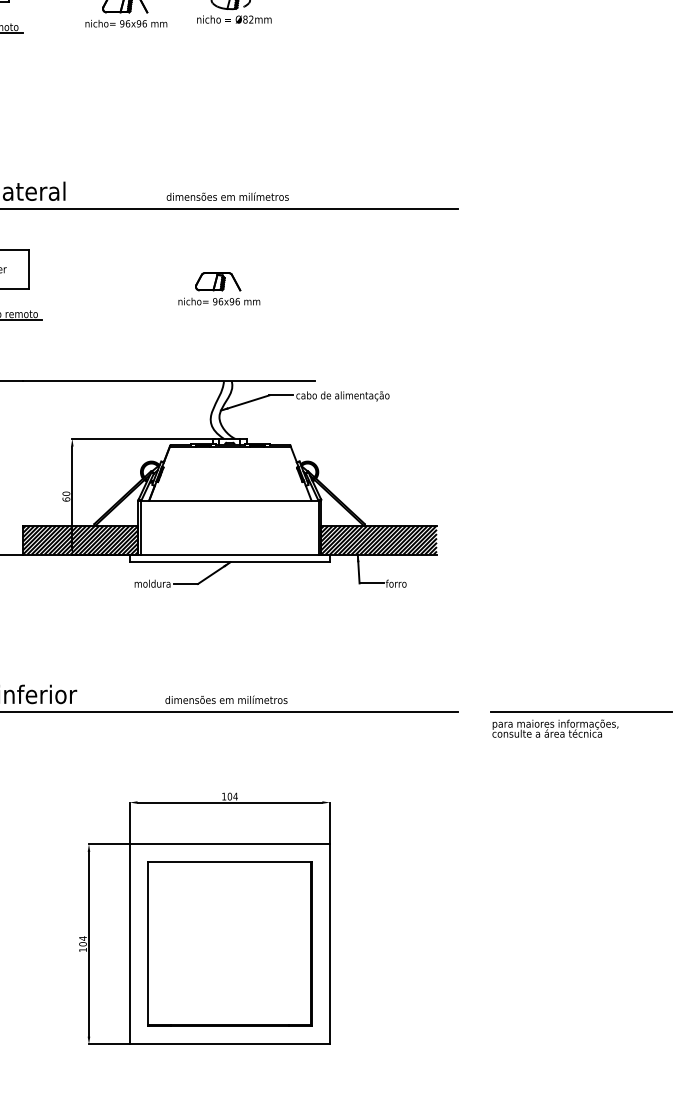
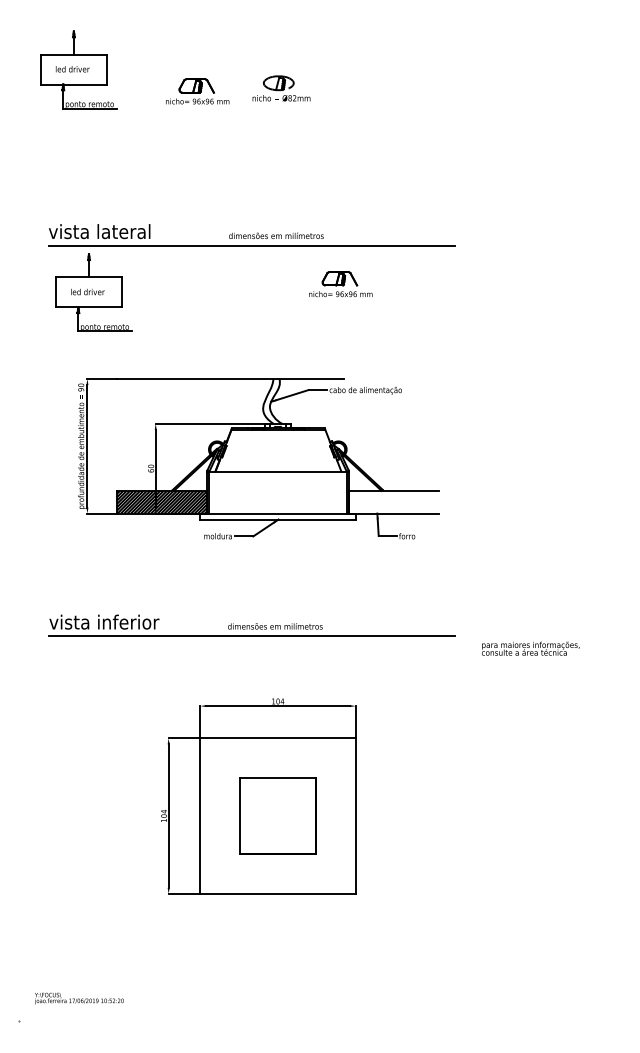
part: (218, 289) -> (340, 284), moved
hatch: (378, 540) -> (393, 502), removed
line: (580, 711) -> (550, 635), removed
part: (230, 944) -> (278, 816), size x0.6

